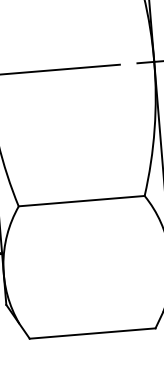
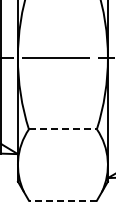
line: (80, 201) -> (62, 129), solid -> dashed
line: (91, 333) -> (62, 200), solid -> dashed

